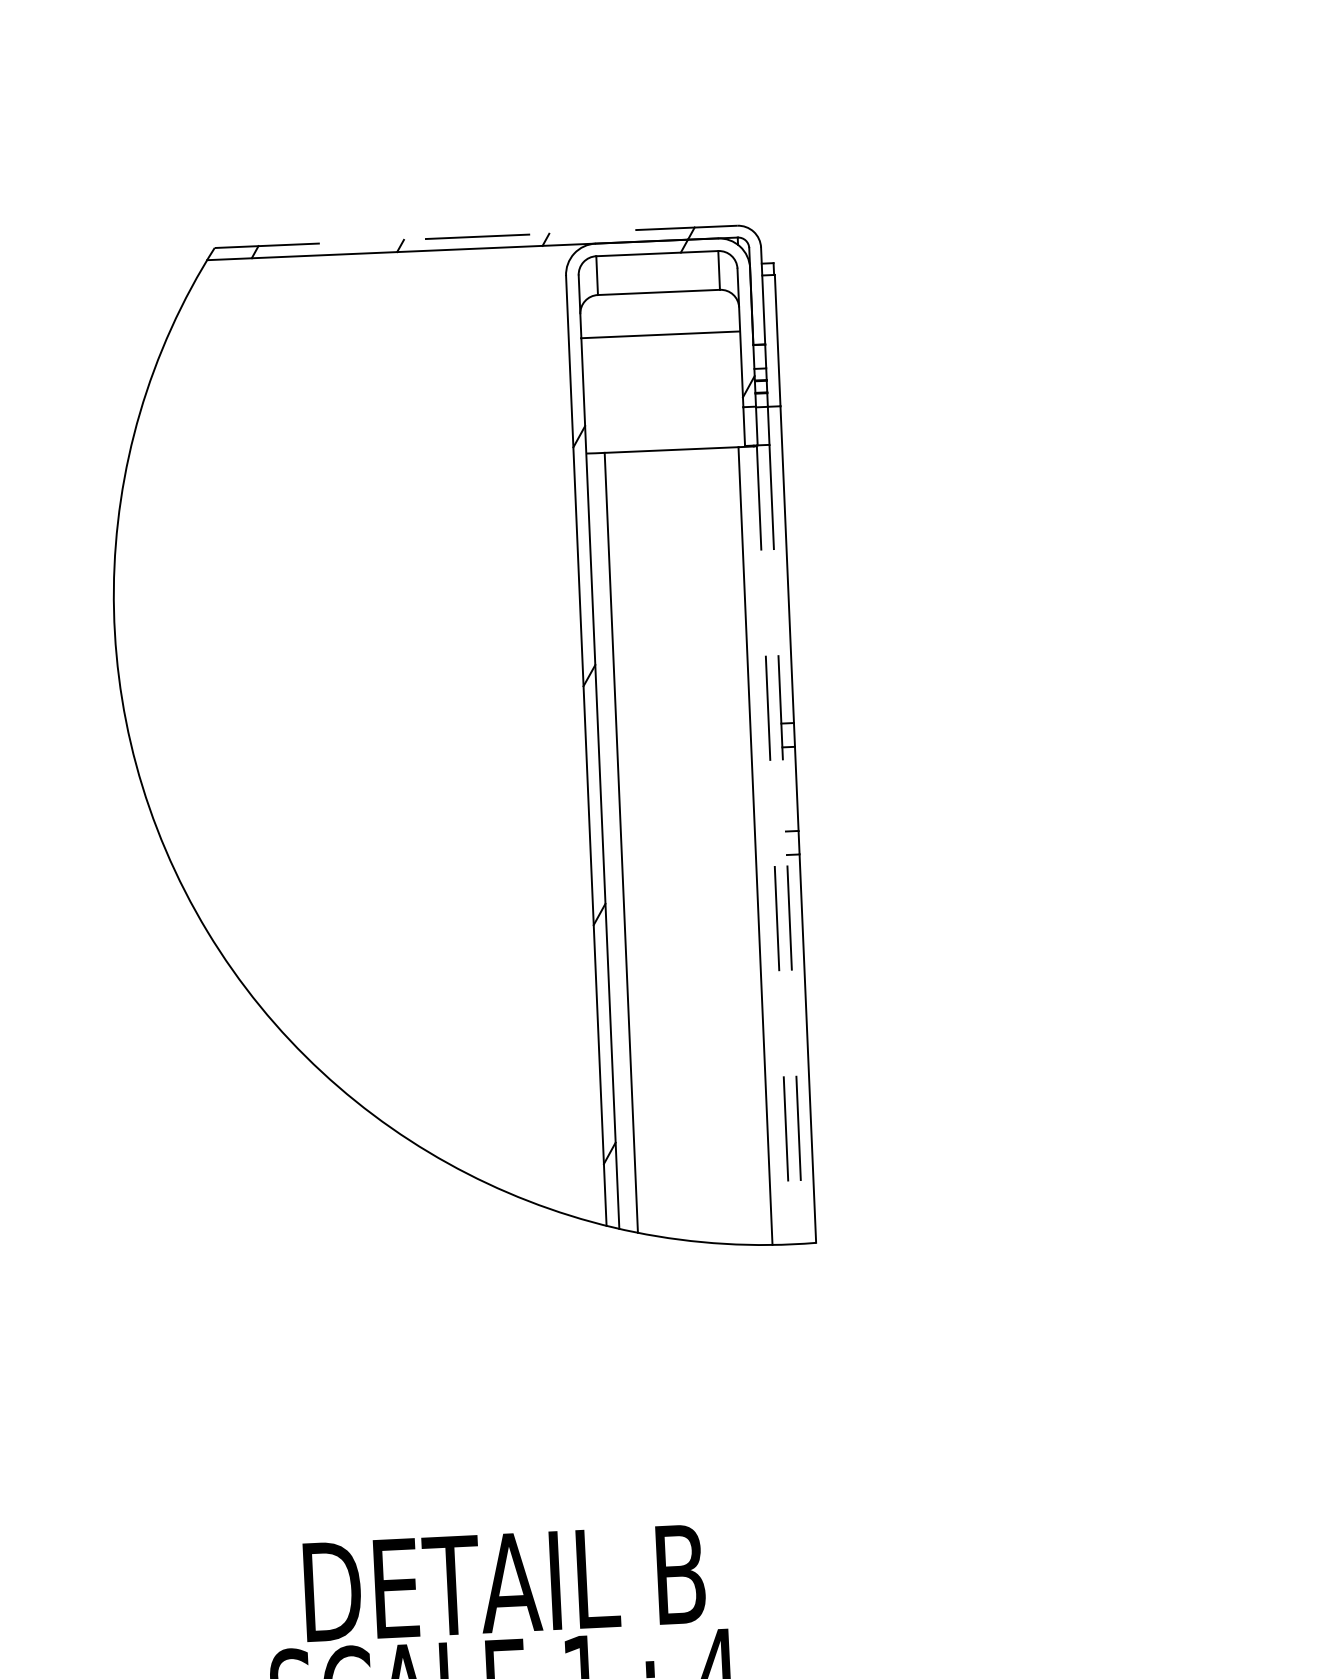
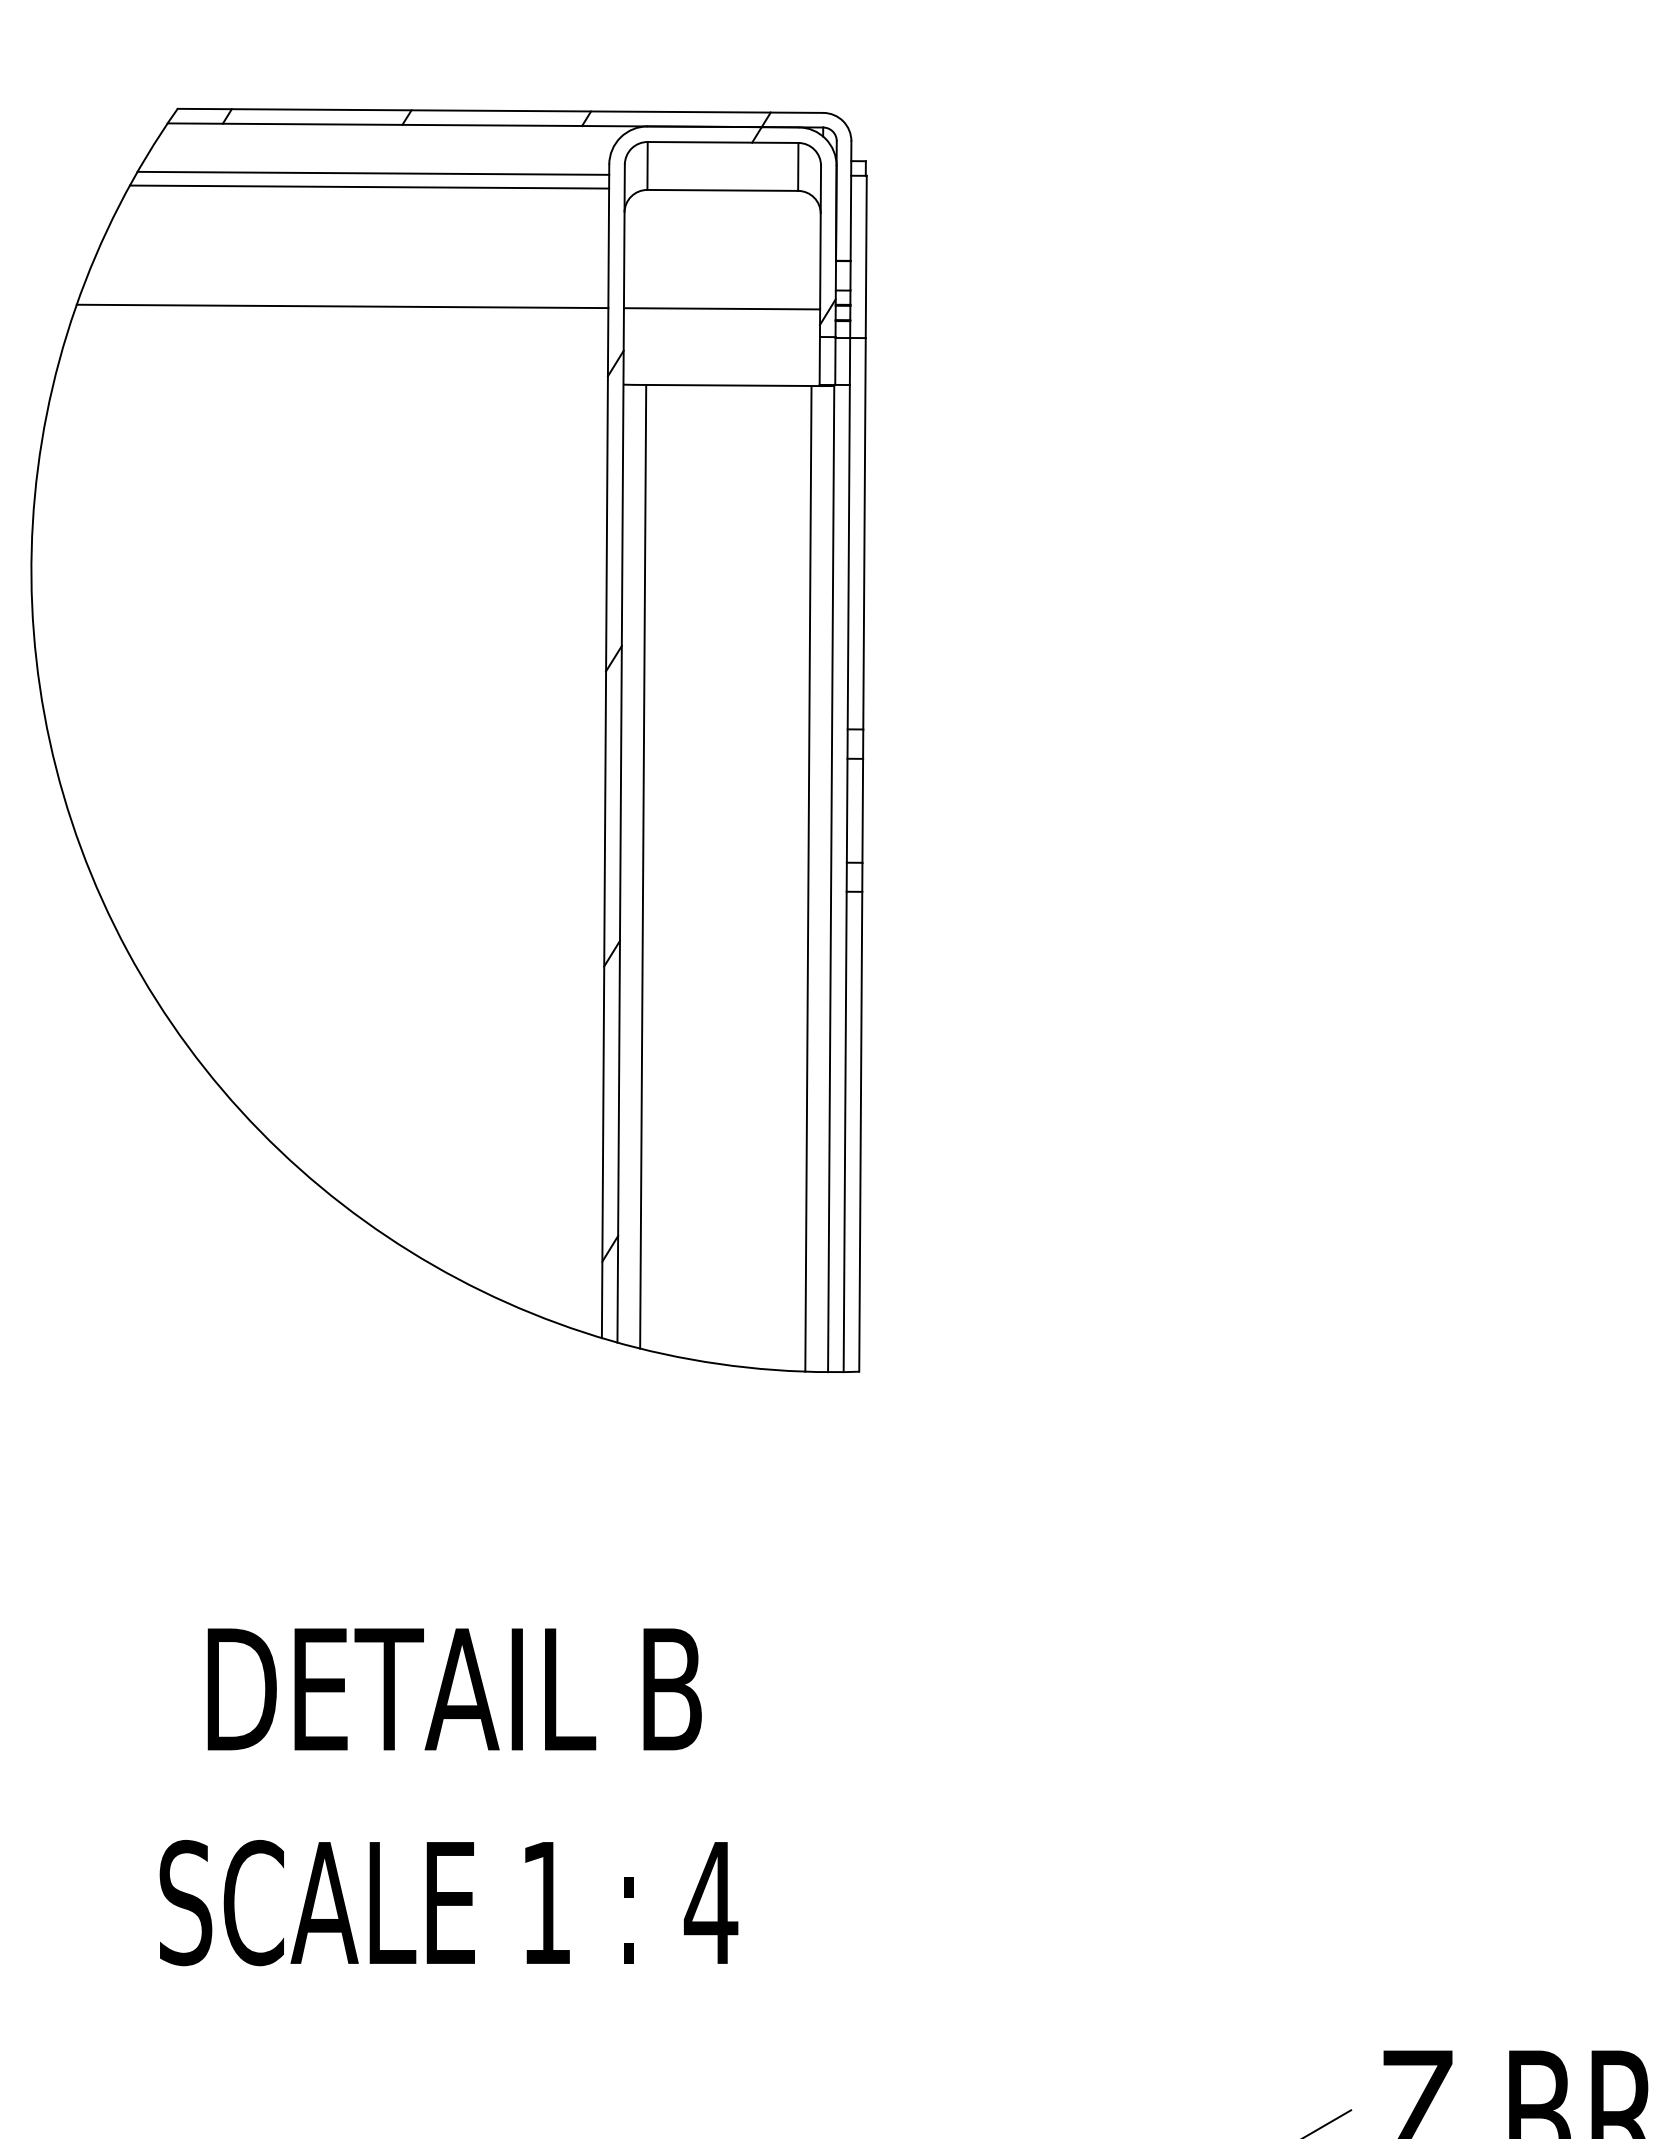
line: (475, 236) -> (500, 110), dashed -> solid
line: (375, 291) -> (373, 172), added
line: (372, 303) -> (369, 186), added
line: (659, 334) -> (721, 308), moved
line: (355, 401) -> (342, 306), added
line: (774, 844) -> (831, 878), dashed -> solid
line: (786, 844) -> (846, 878), dashed -> solid
text: (504, 1583) -> (454, 1689), moved

